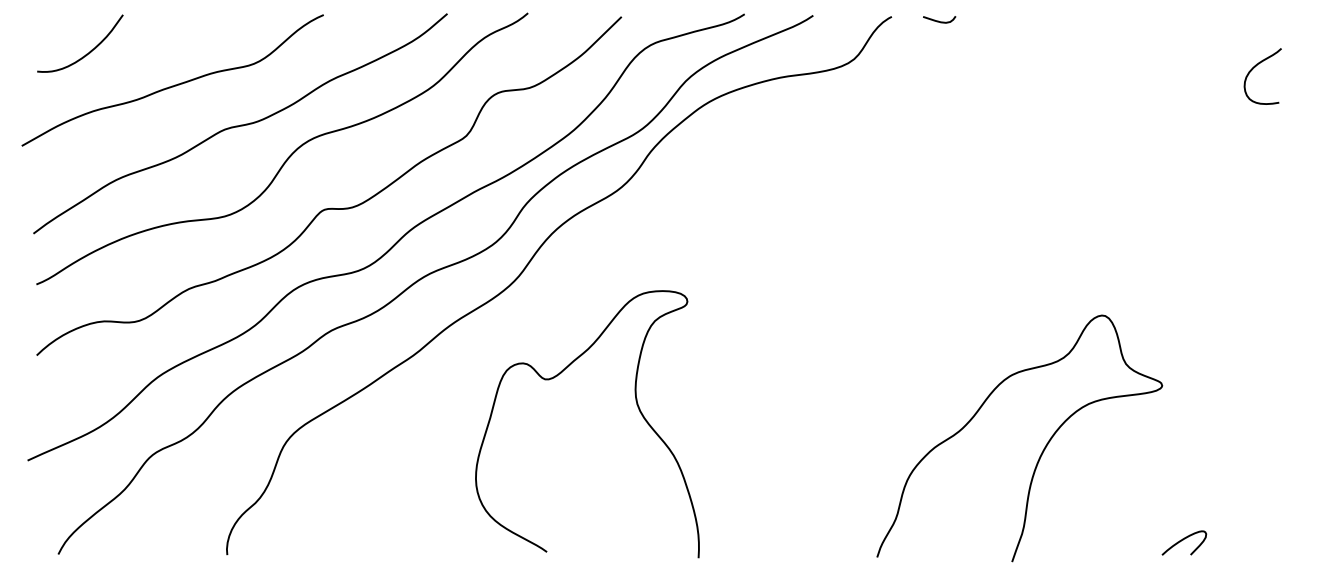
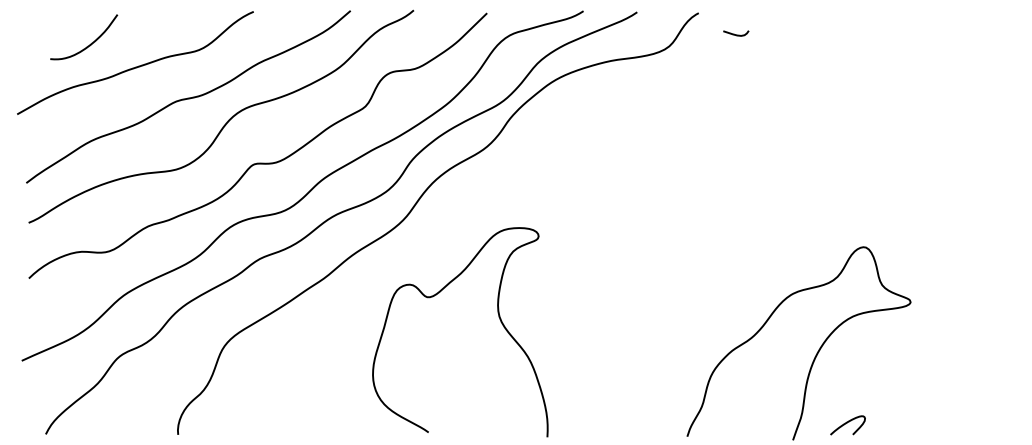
curve: (939, 21) -> (736, 34), moved
curve: (88, 51) -> (90, 43), moved
curve: (1255, 68) -> (983, 53), removed
curve: (1183, 540) -> (847, 423), moved

